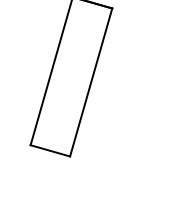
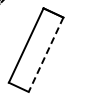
line: (90, 83) -> (45, 55), solid -> dashed

